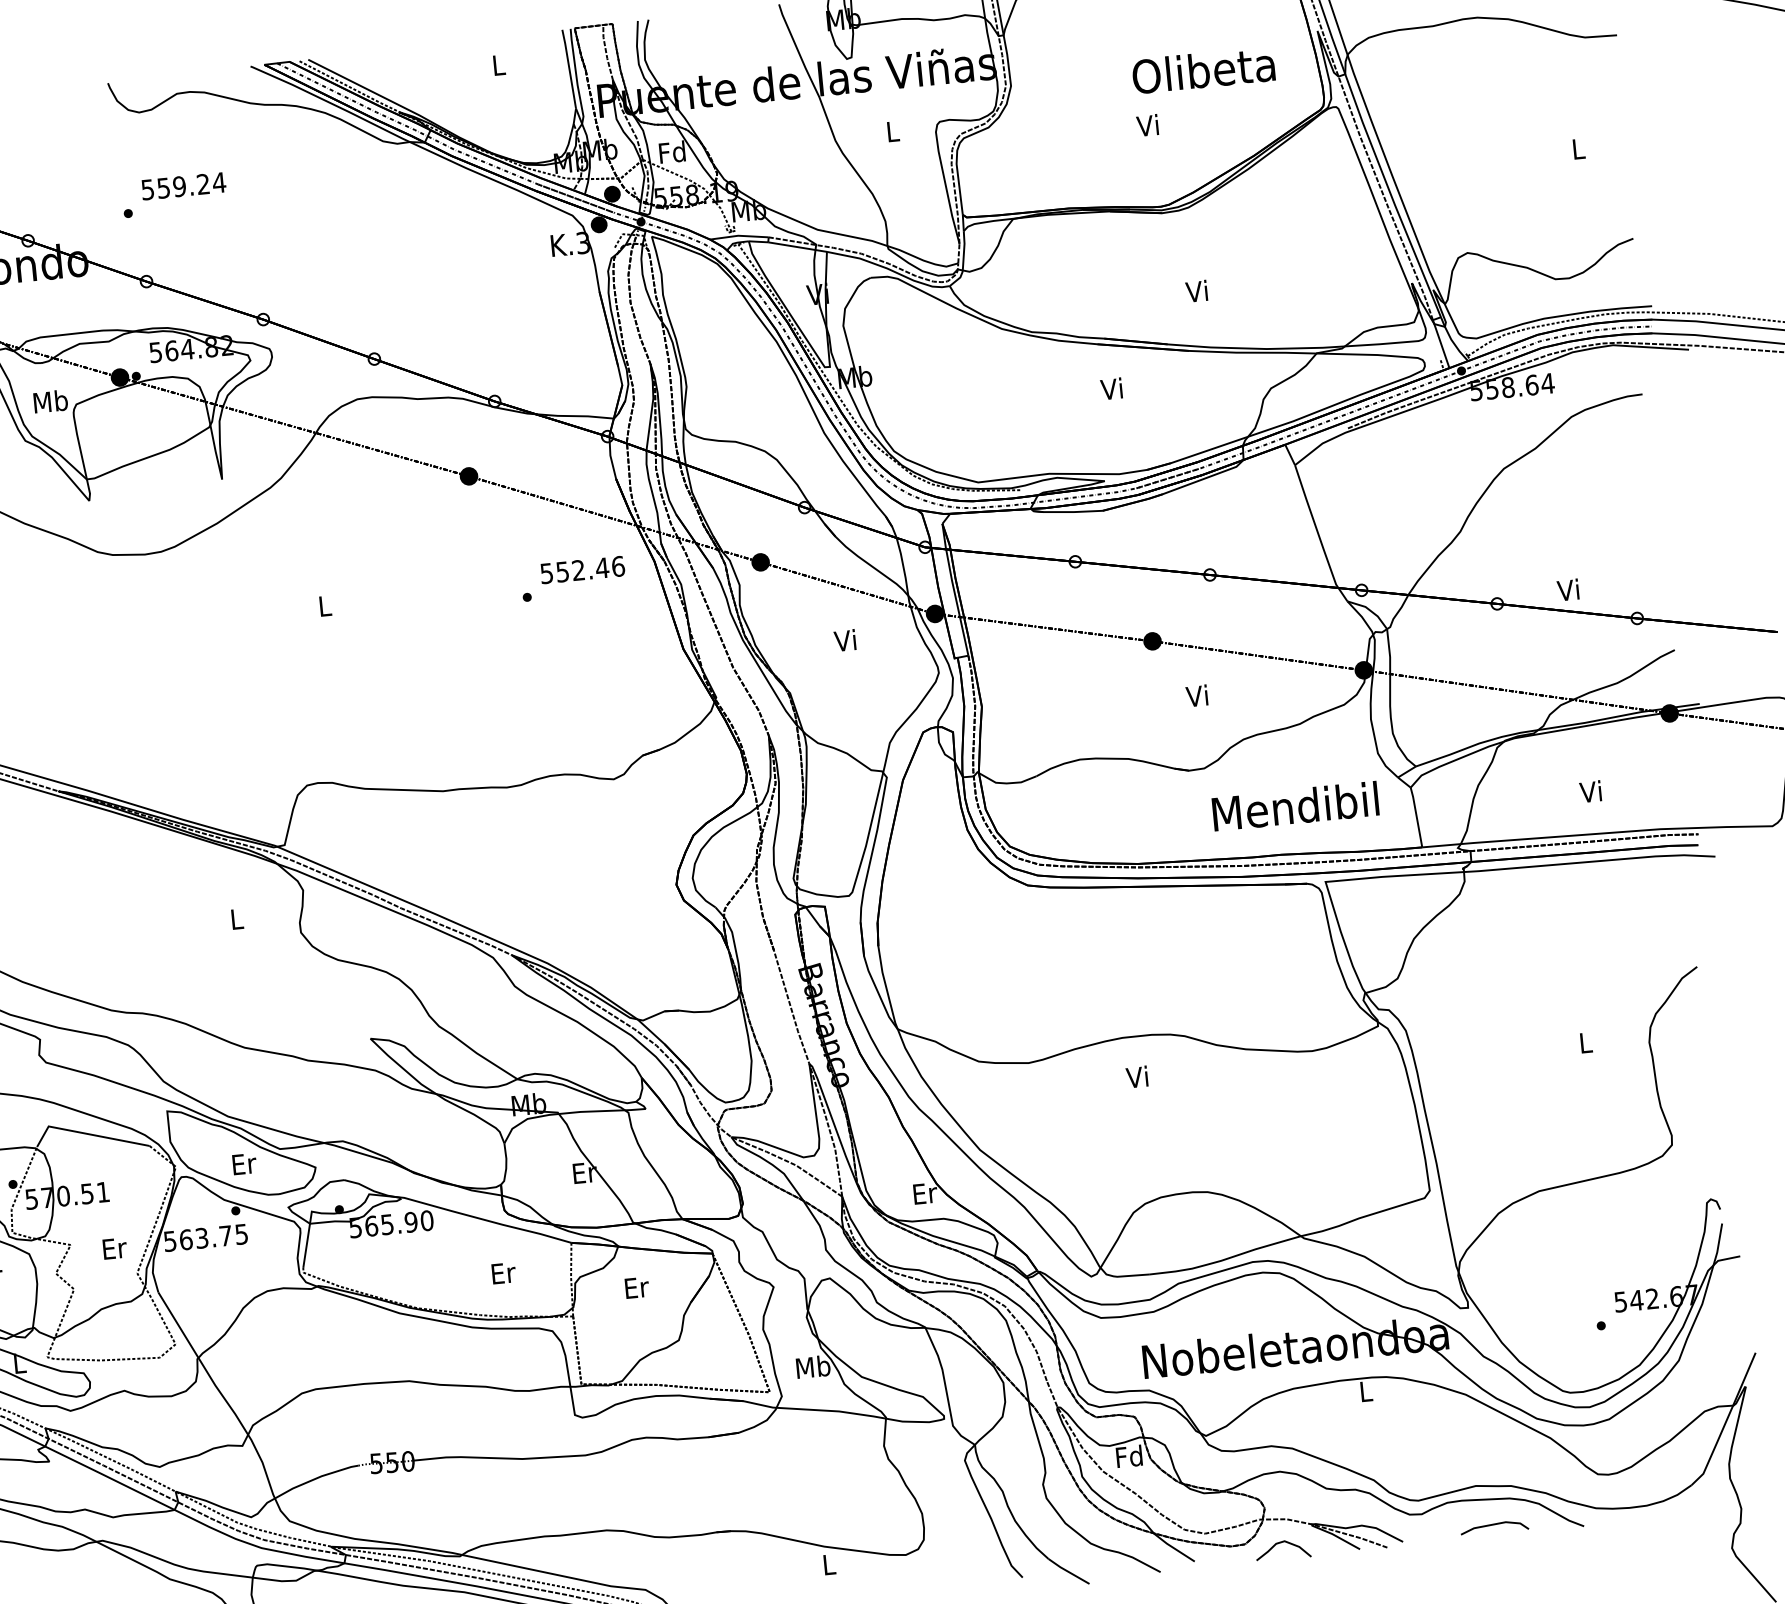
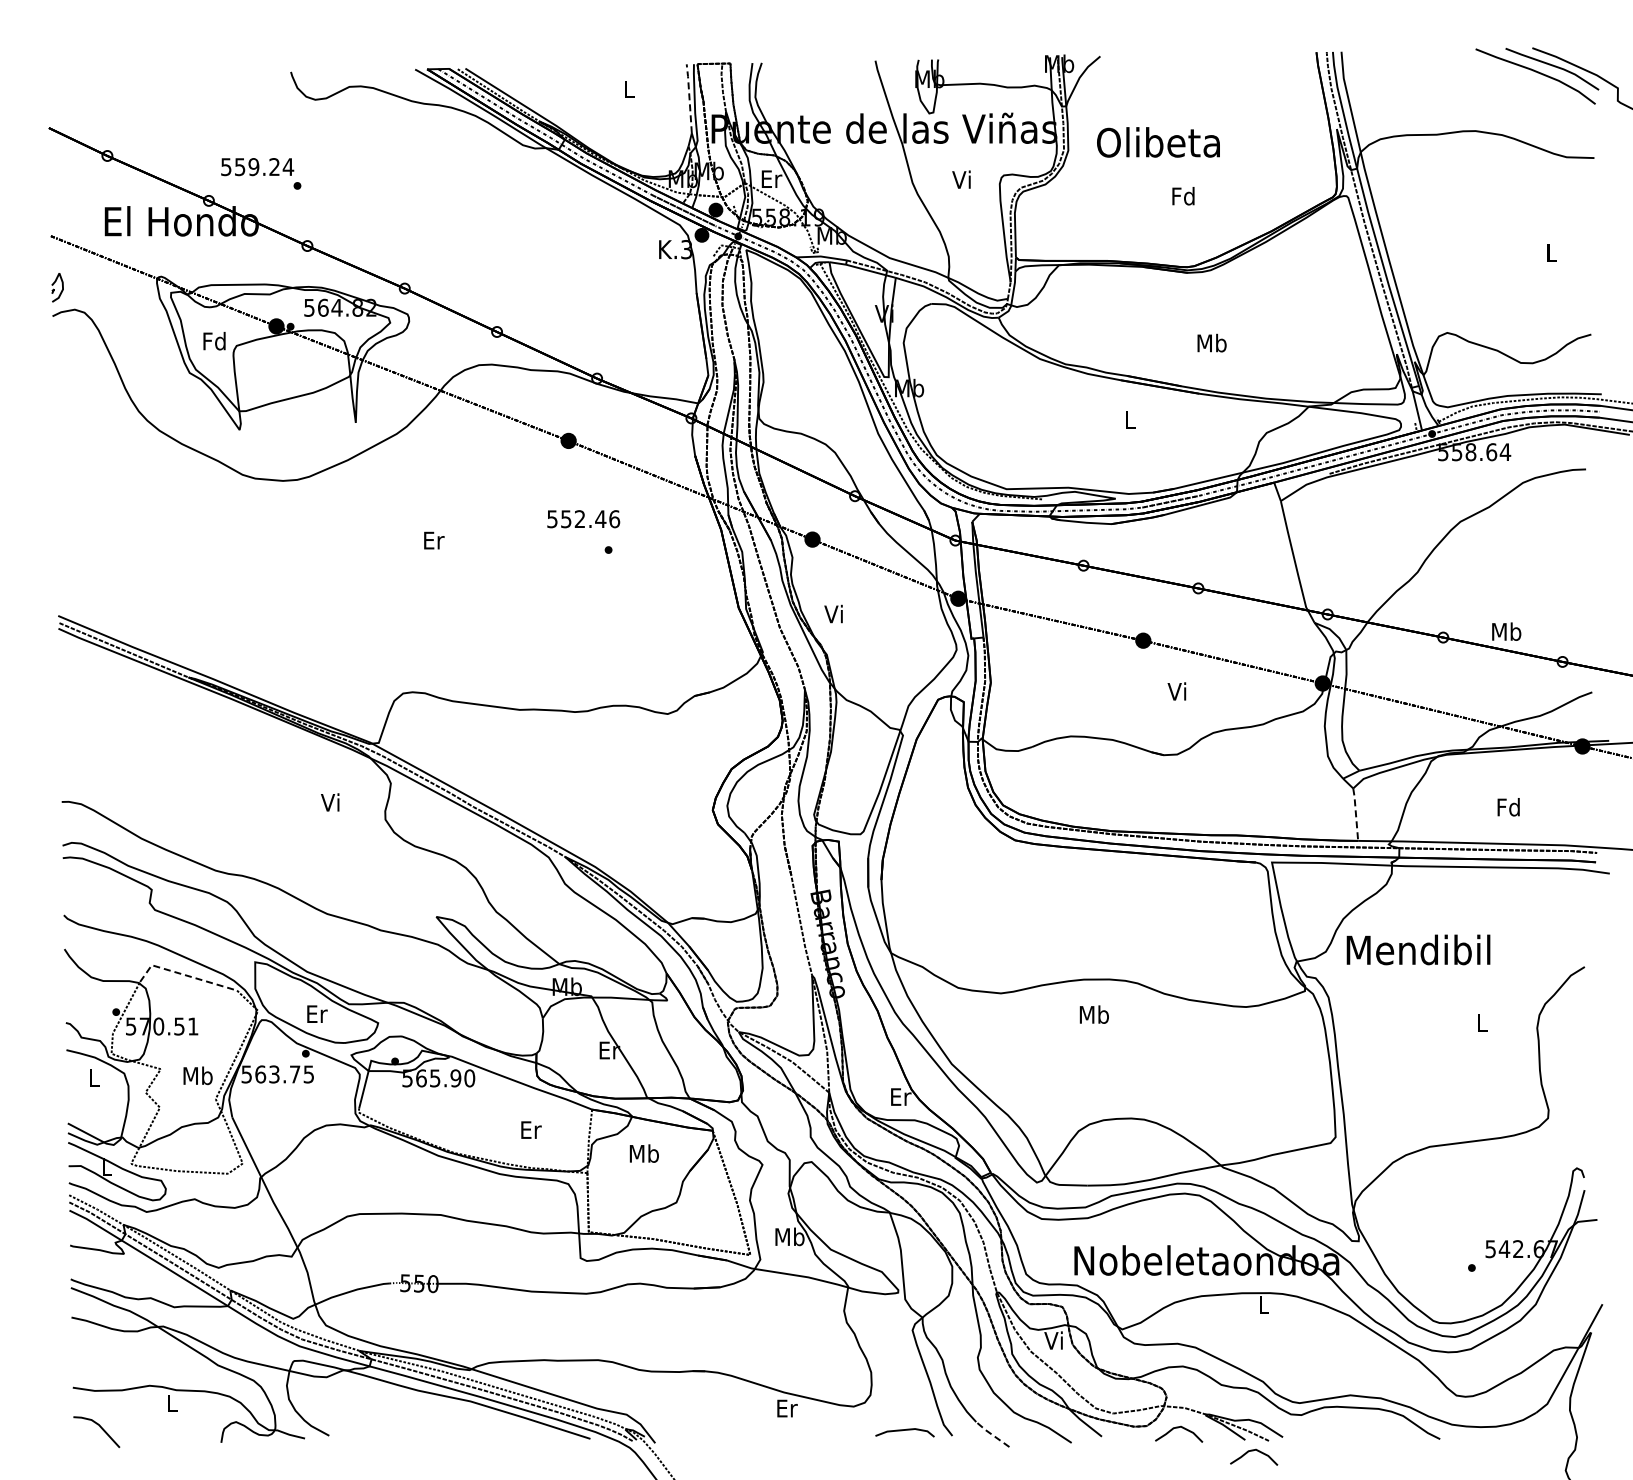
line: (569, 67) -> (689, 97), solid -> dashed
text: (1203, 70) -> (1158, 142), moved
text: (1148, 125) -> (1183, 196), Vi -> Fd
text: (891, 131) -> (961, 179), L -> Vi
text: (672, 151) -> (771, 178), Fd -> Er
text: (183, 186) -> (257, 167), moved
text: (1197, 290) -> (1211, 342), Vi -> Mb
text: (1111, 388) -> (1129, 419), Vi -> L
text: (50, 400) -> (214, 340), Mb -> Fd
text: (582, 570) -> (583, 519), moved
text: (1569, 589) -> (1506, 631), Vi -> Mb
text: (325, 606) -> (434, 540), L -> Er
text: (844, 639) -> (833, 613), moved
text: (1591, 792) -> (1508, 807), Vi -> Fd
text: (1295, 805) -> (1418, 949), moved
line: (1416, 817) -> (1355, 814), solid -> dashed
text: (235, 919) -> (330, 802), L -> Vi
text: (1137, 1076) -> (1093, 1014), Vi -> Mb
line: (87, 1133) -> (184, 974), solid -> dashed
text: (113, 1248) -> (197, 1075), Er -> Mb
text: (635, 1287) -> (643, 1153), Er -> Mb
text: (1129, 1456) -> (1054, 1340), Fd -> Vi
line: (1493, 1525) -> (904, 1430), moved
curve: (1370, 1561) -> (1253, 1451), added
text: (829, 1564) -> (787, 1408), L -> Er
line: (1068, 1571) -> (992, 1434), solid -> dashed

